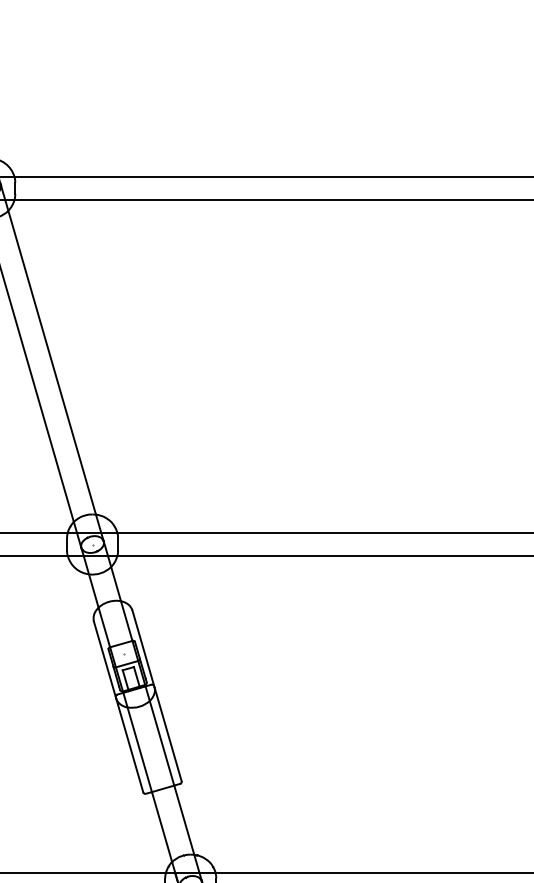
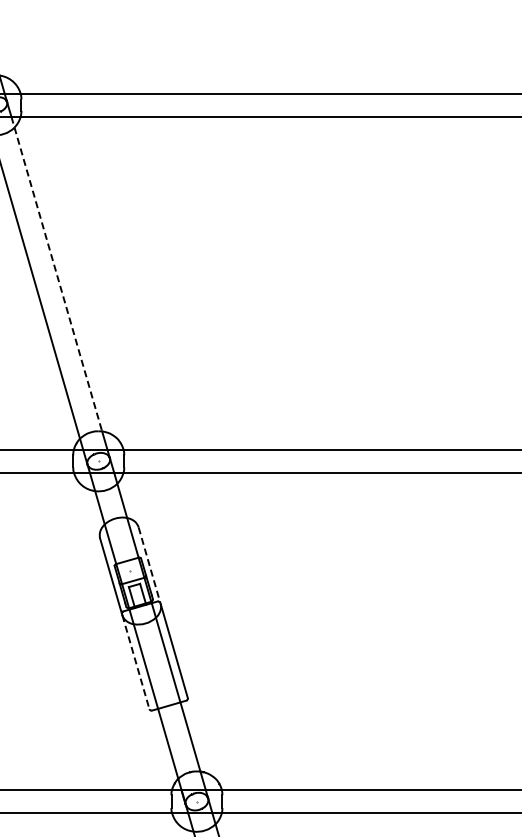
line: (50, 357) -> (56, 274), solid -> dashed
line: (143, 648) -> (149, 565), solid -> dashed
line: (129, 745) -> (135, 662), solid -> dashed

